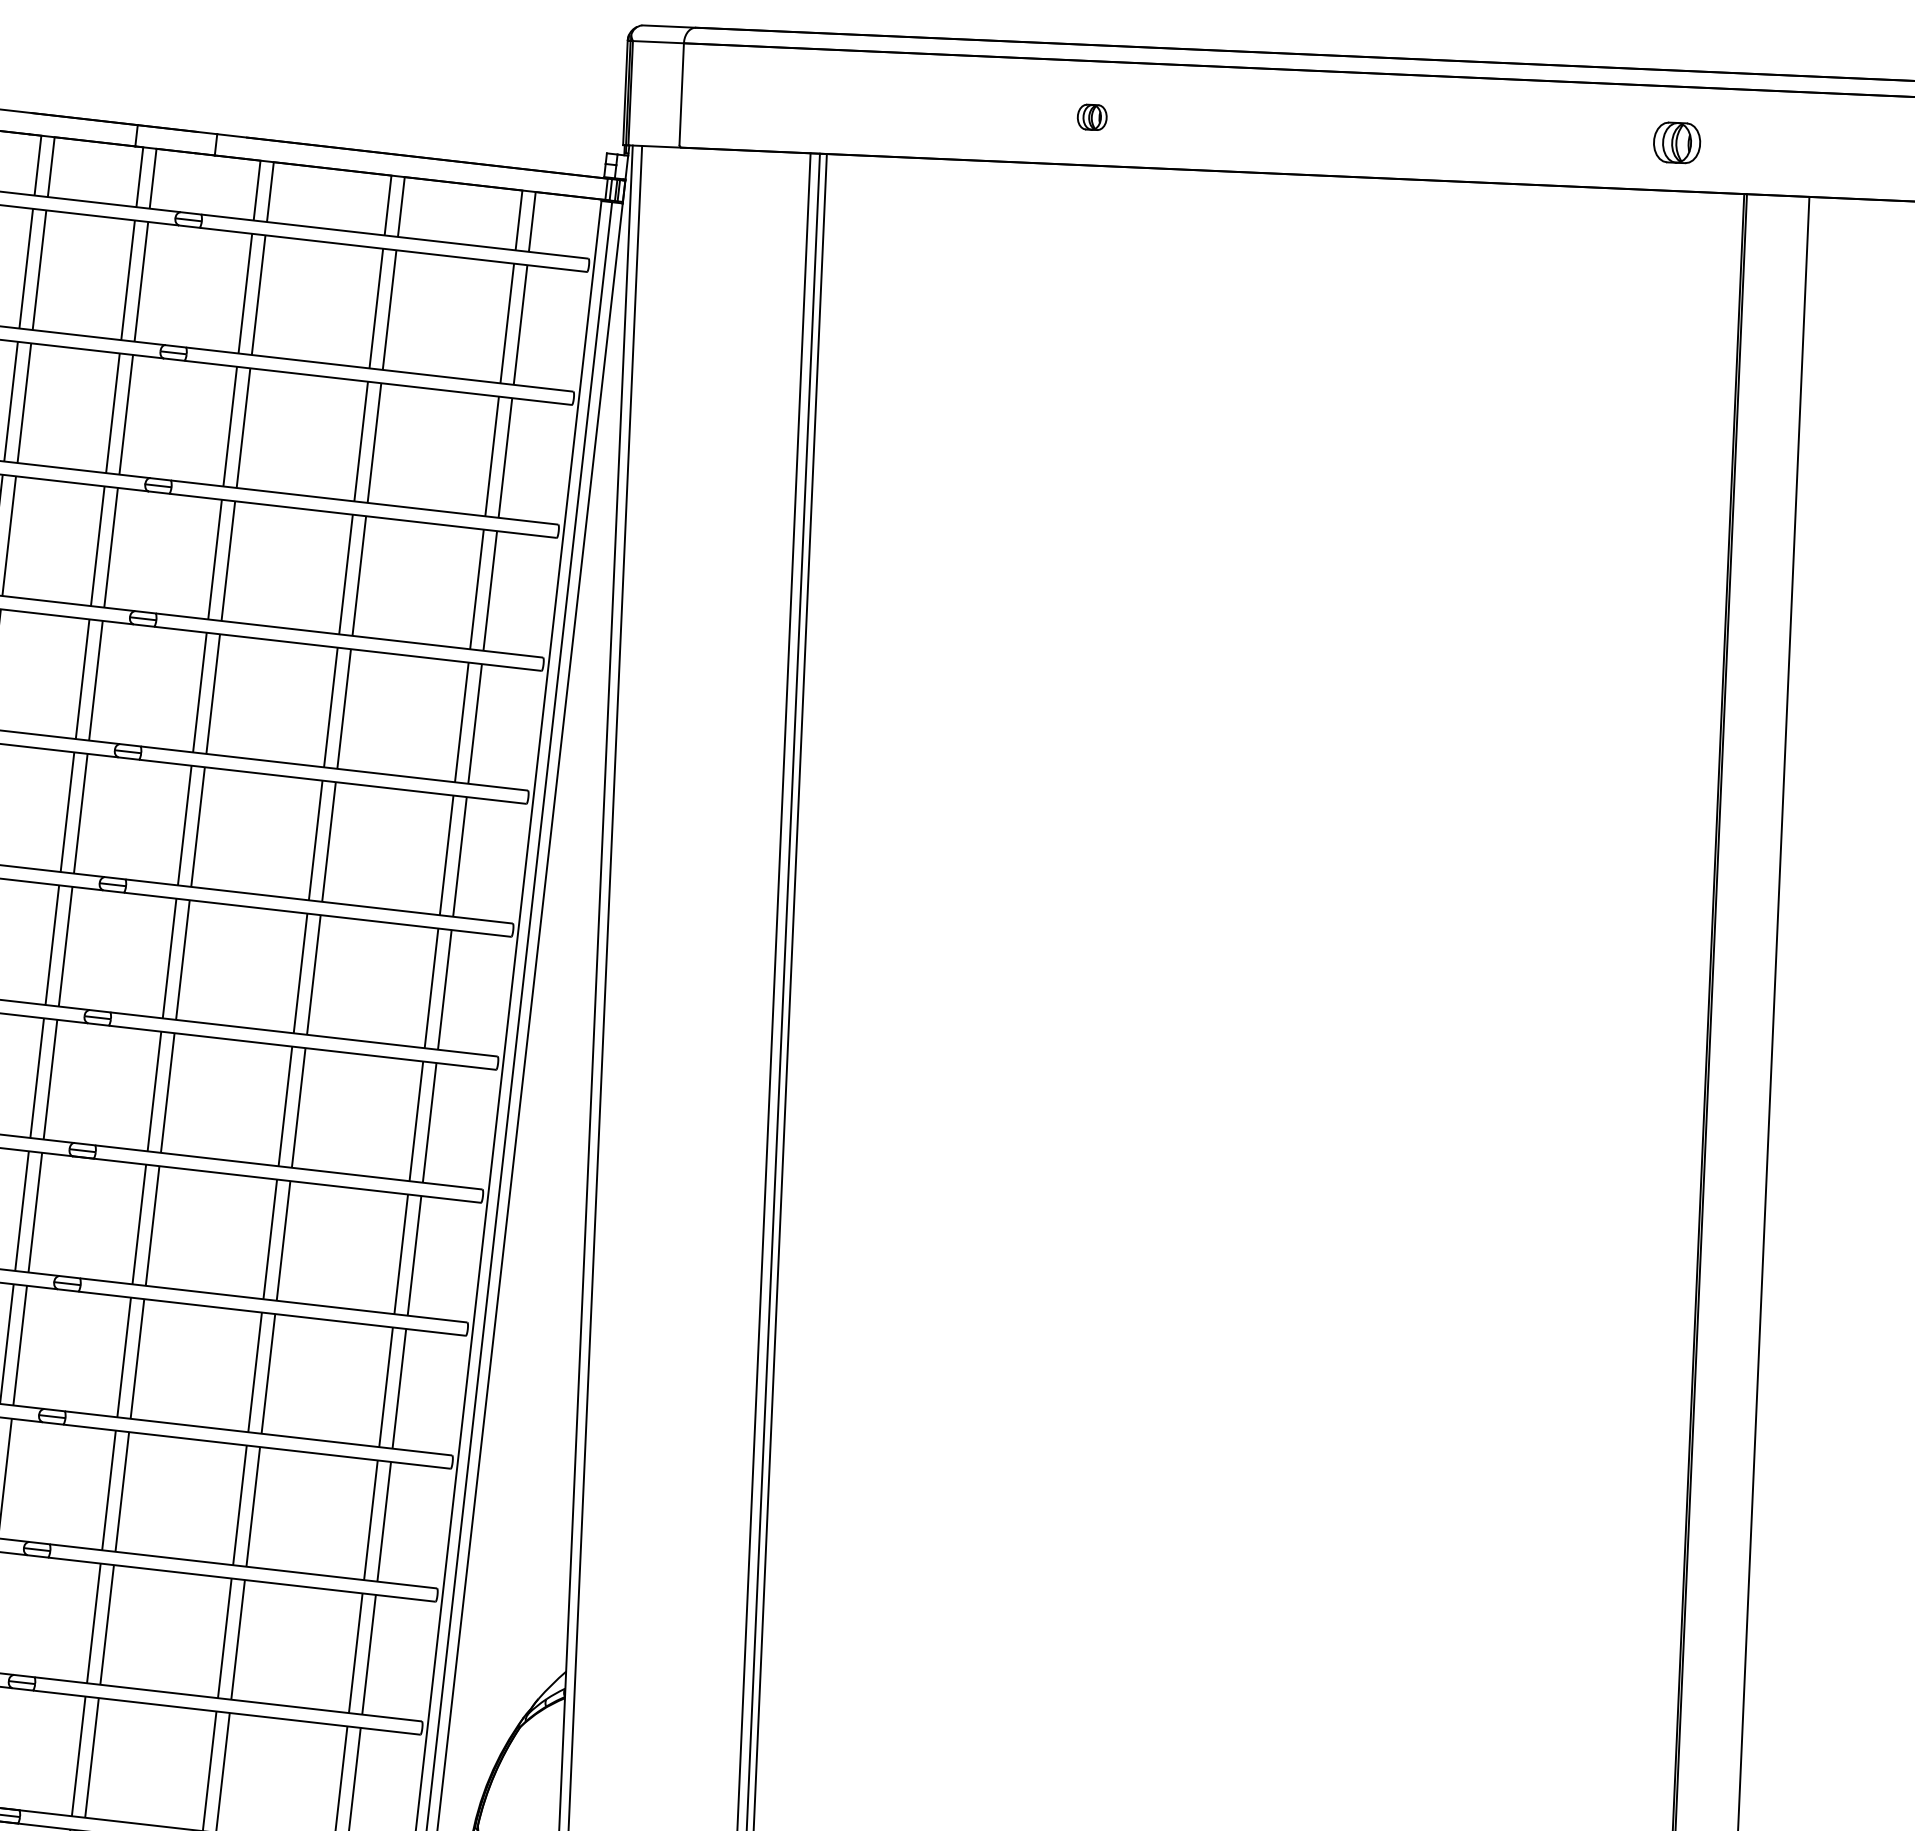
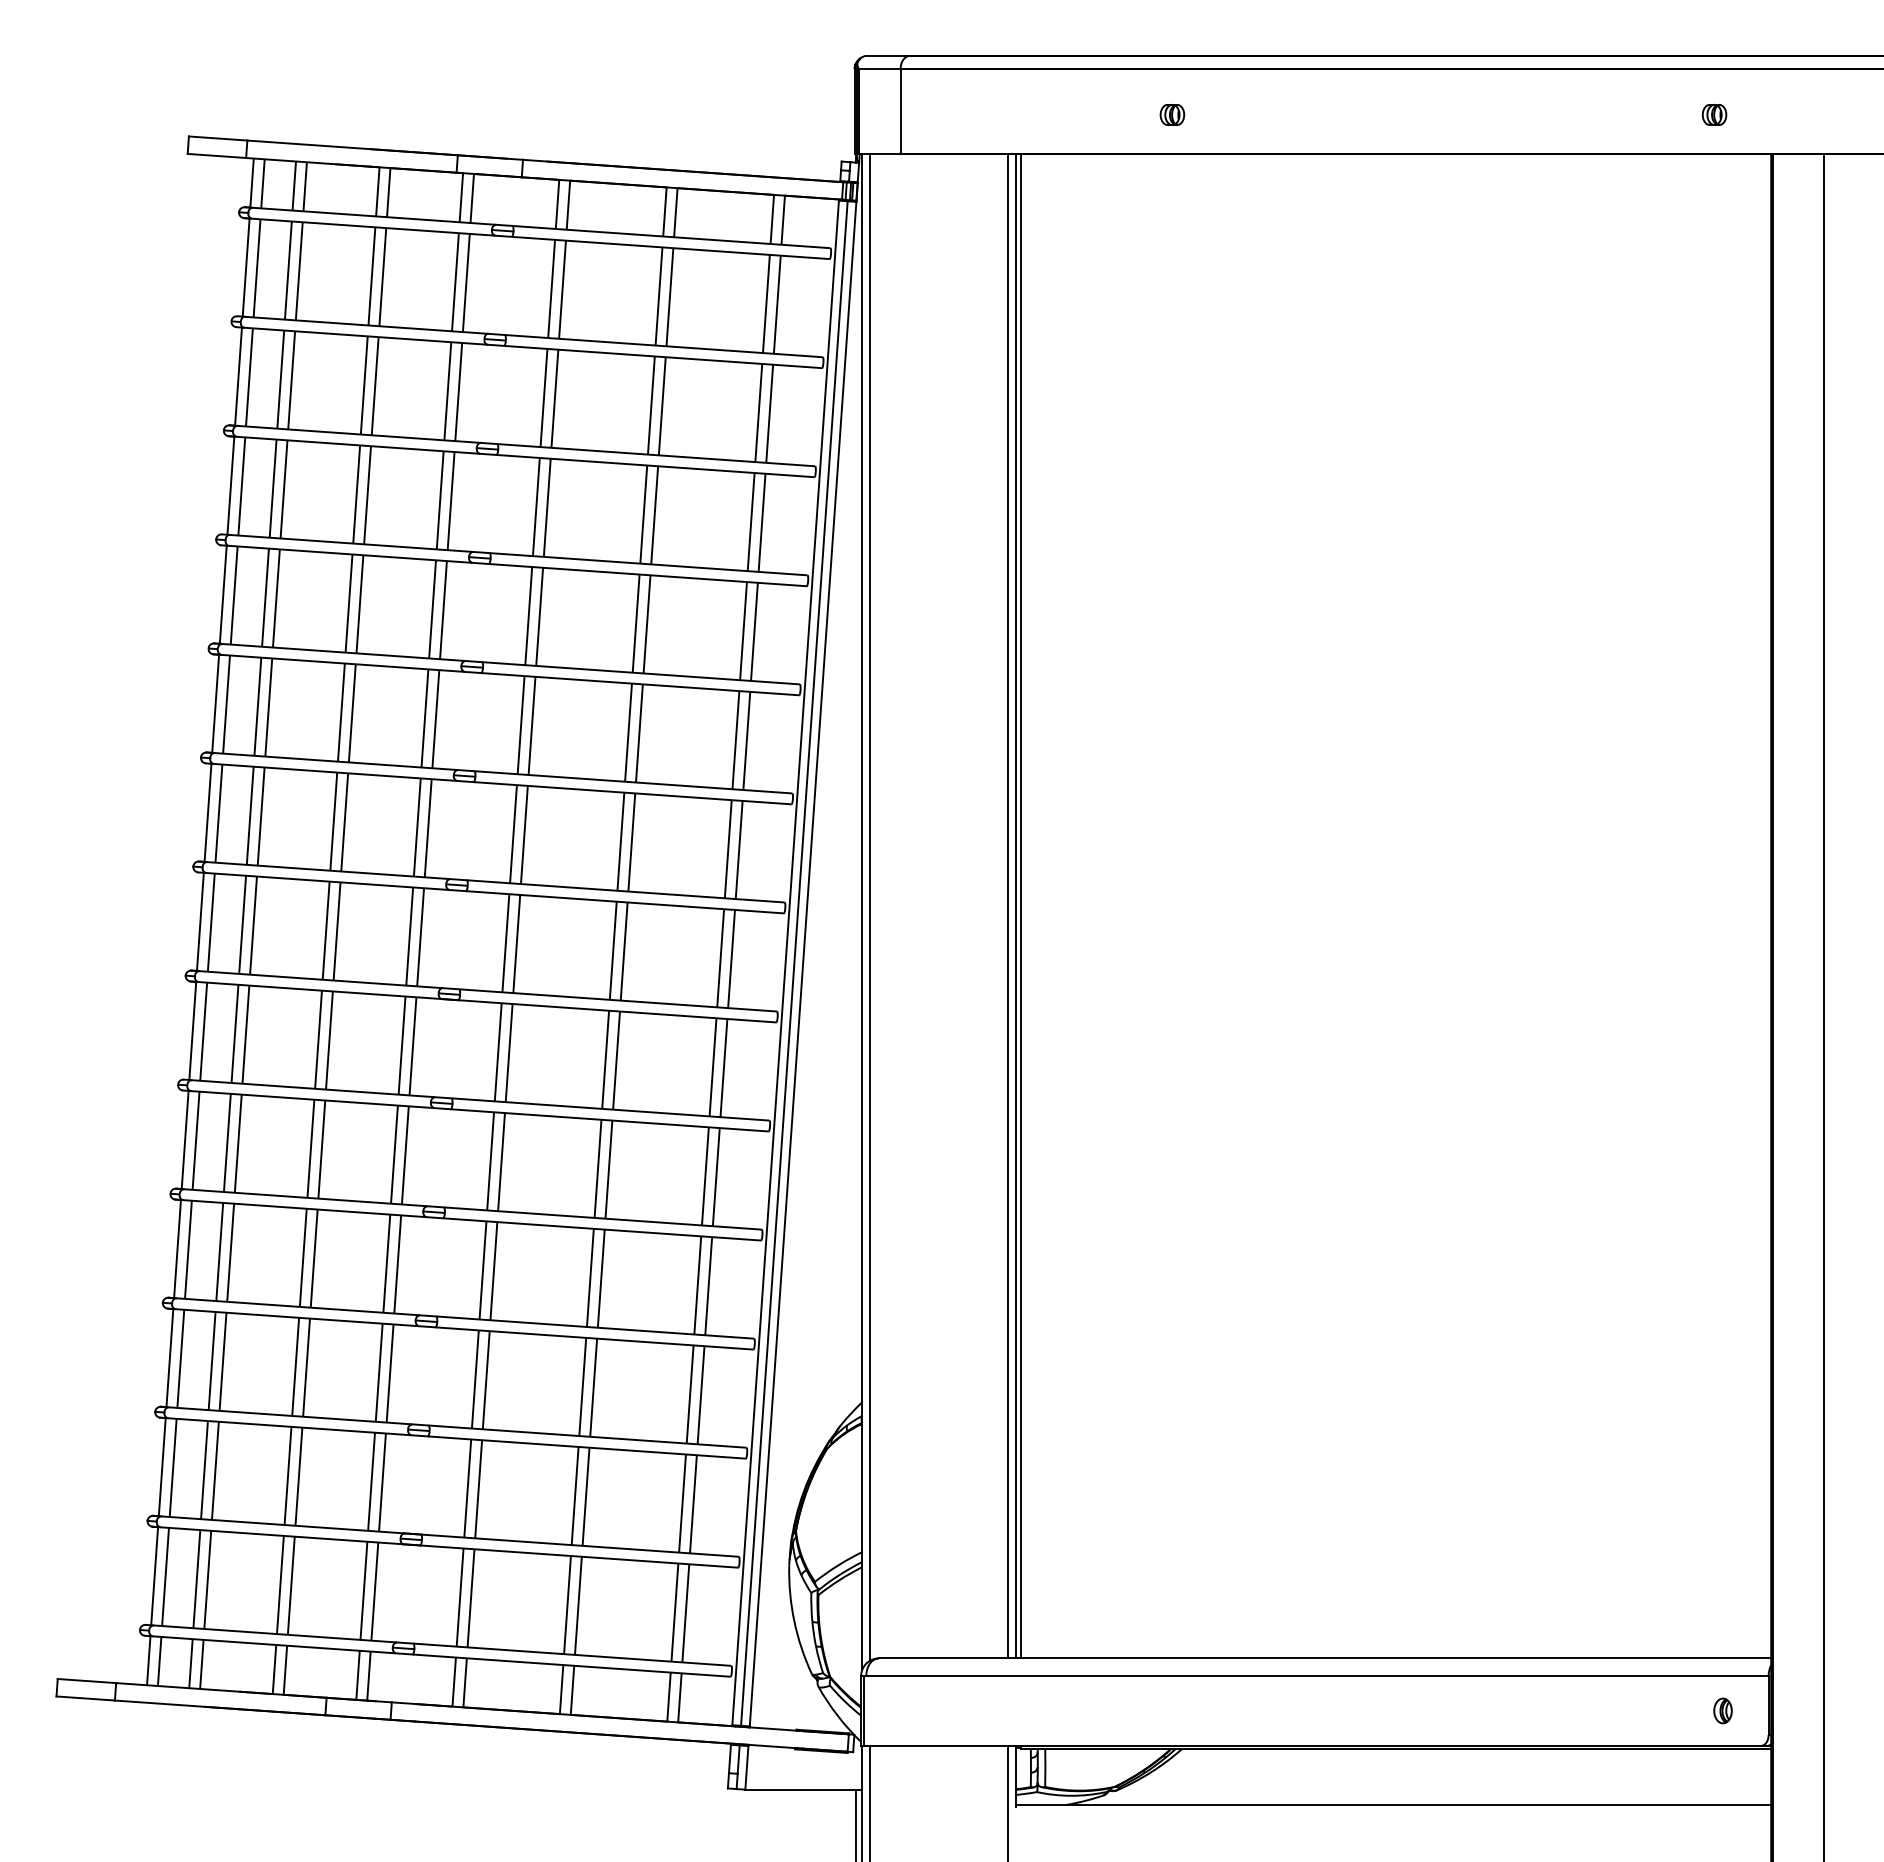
part: (1092, 116) -> (1172, 114), moved
part: (1677, 142) -> (1714, 114), size x0.62

